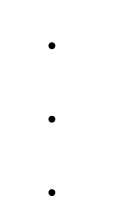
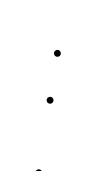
part: (51, 45) -> (57, 53), moved

